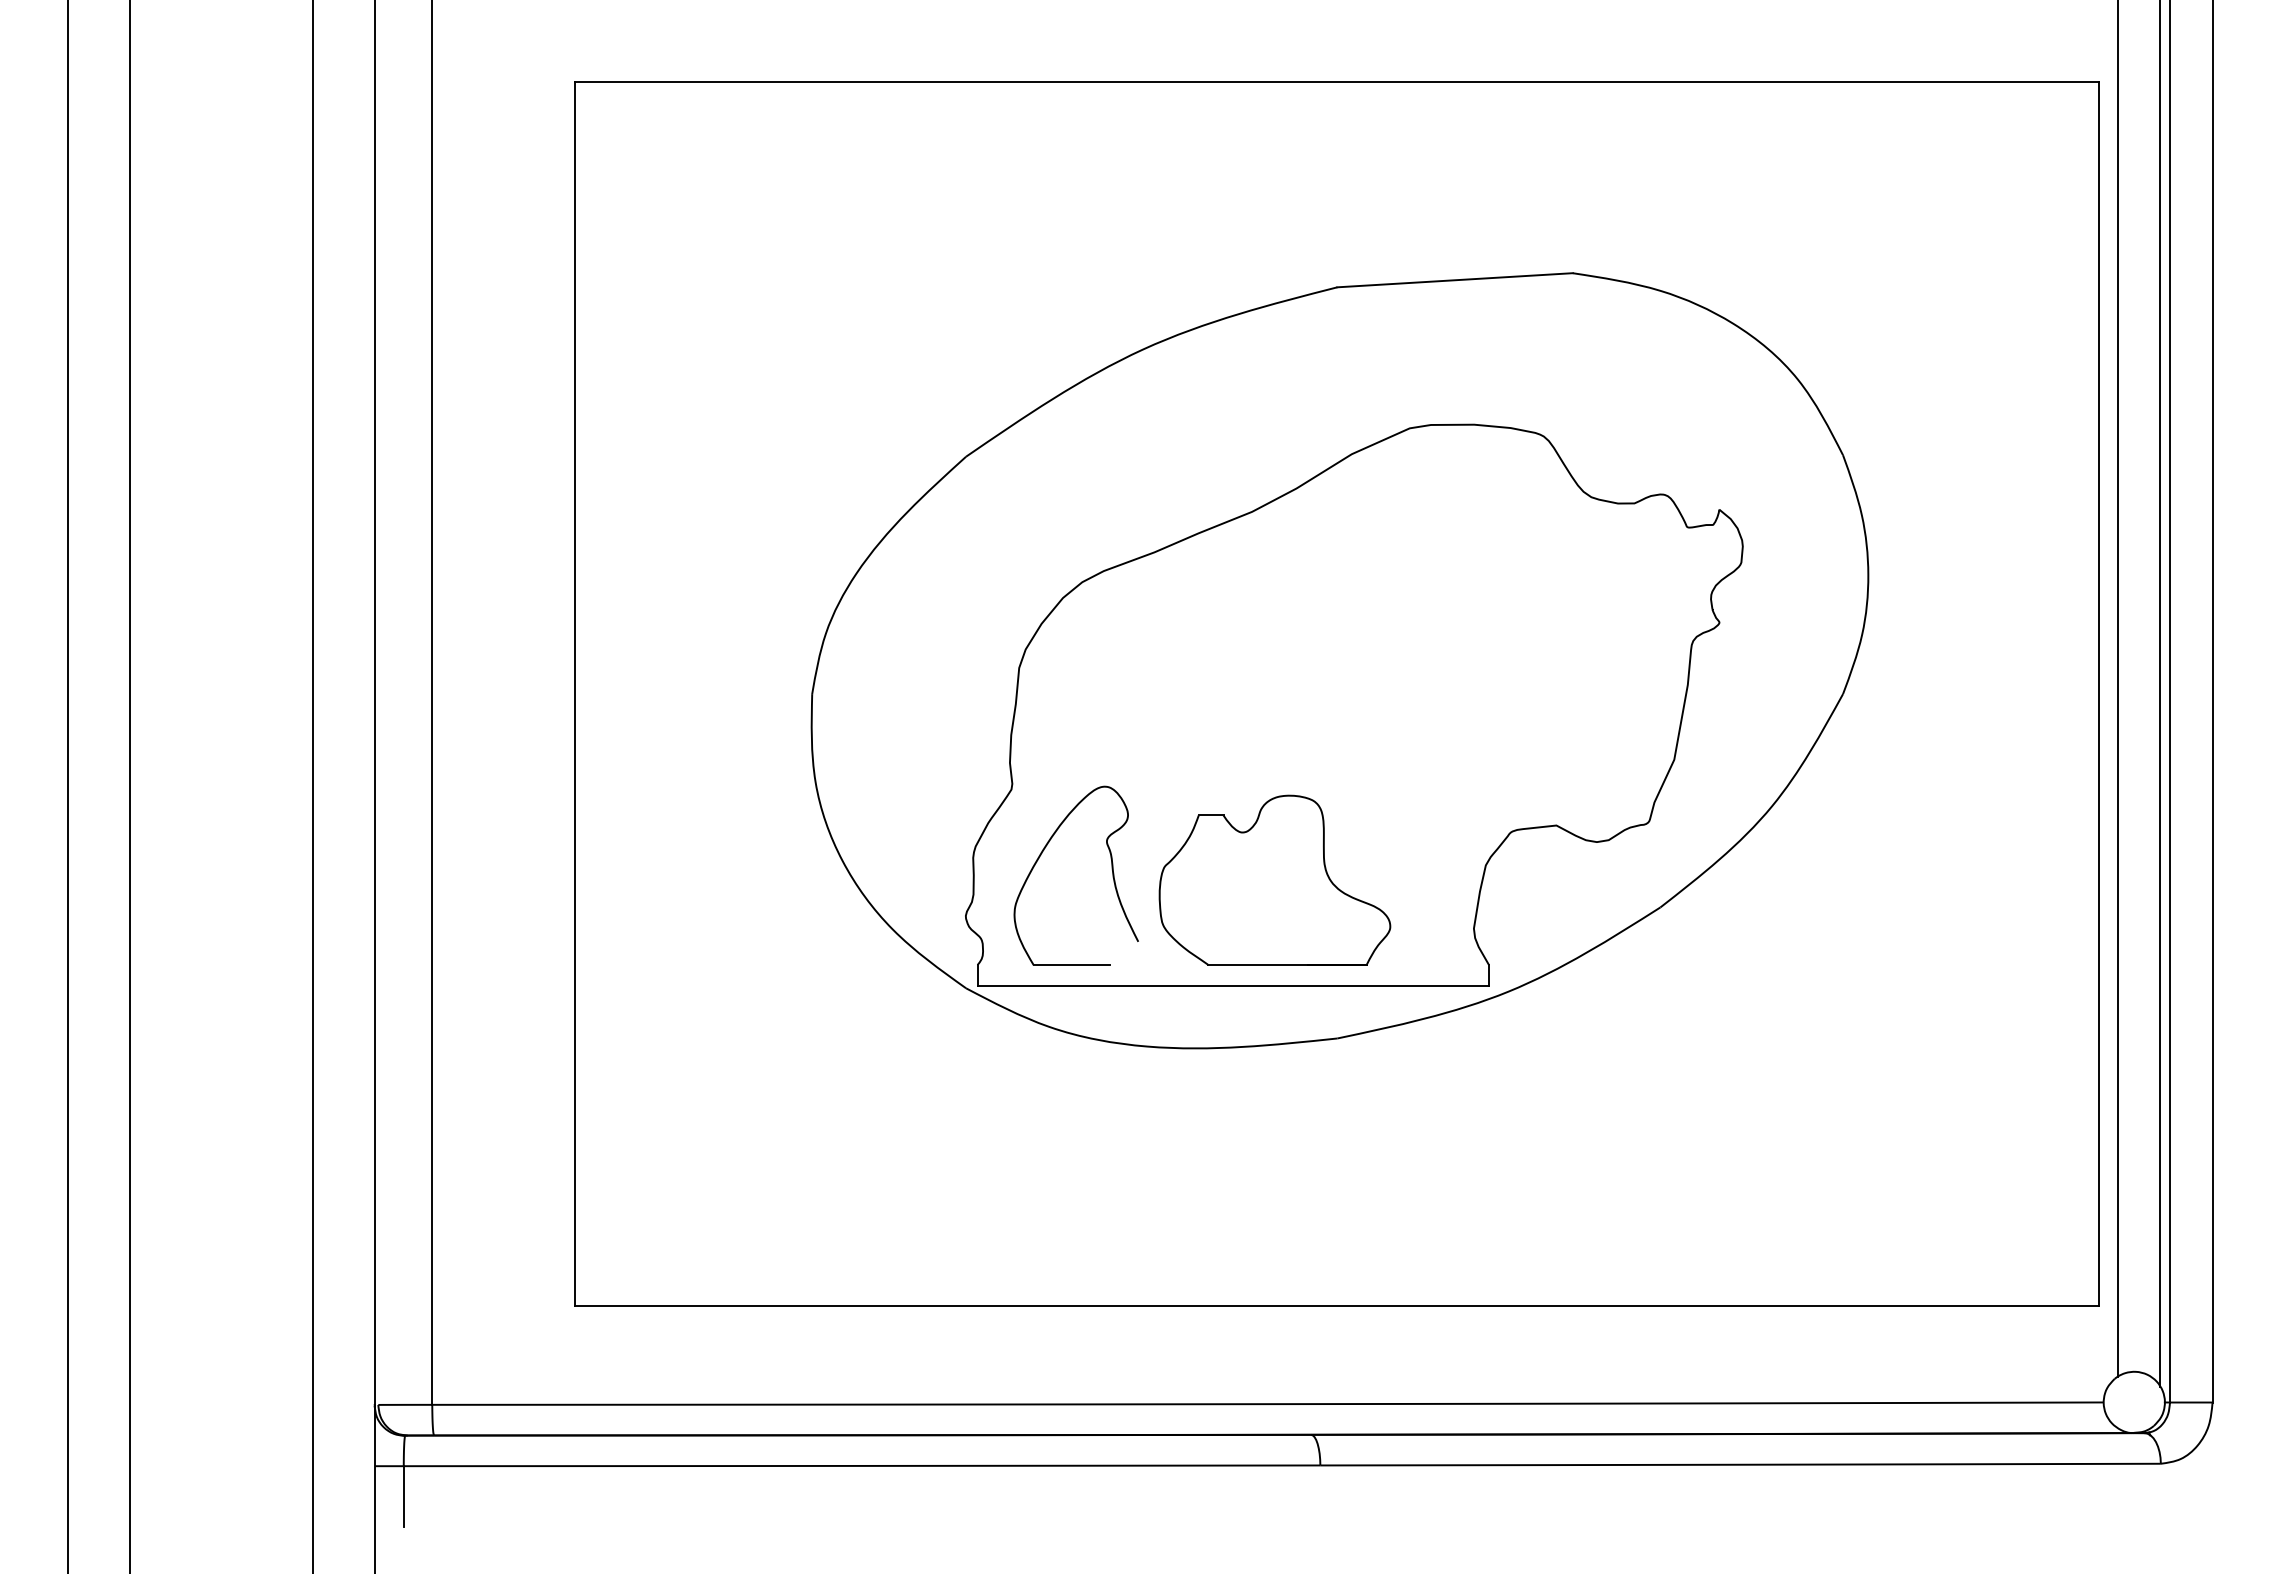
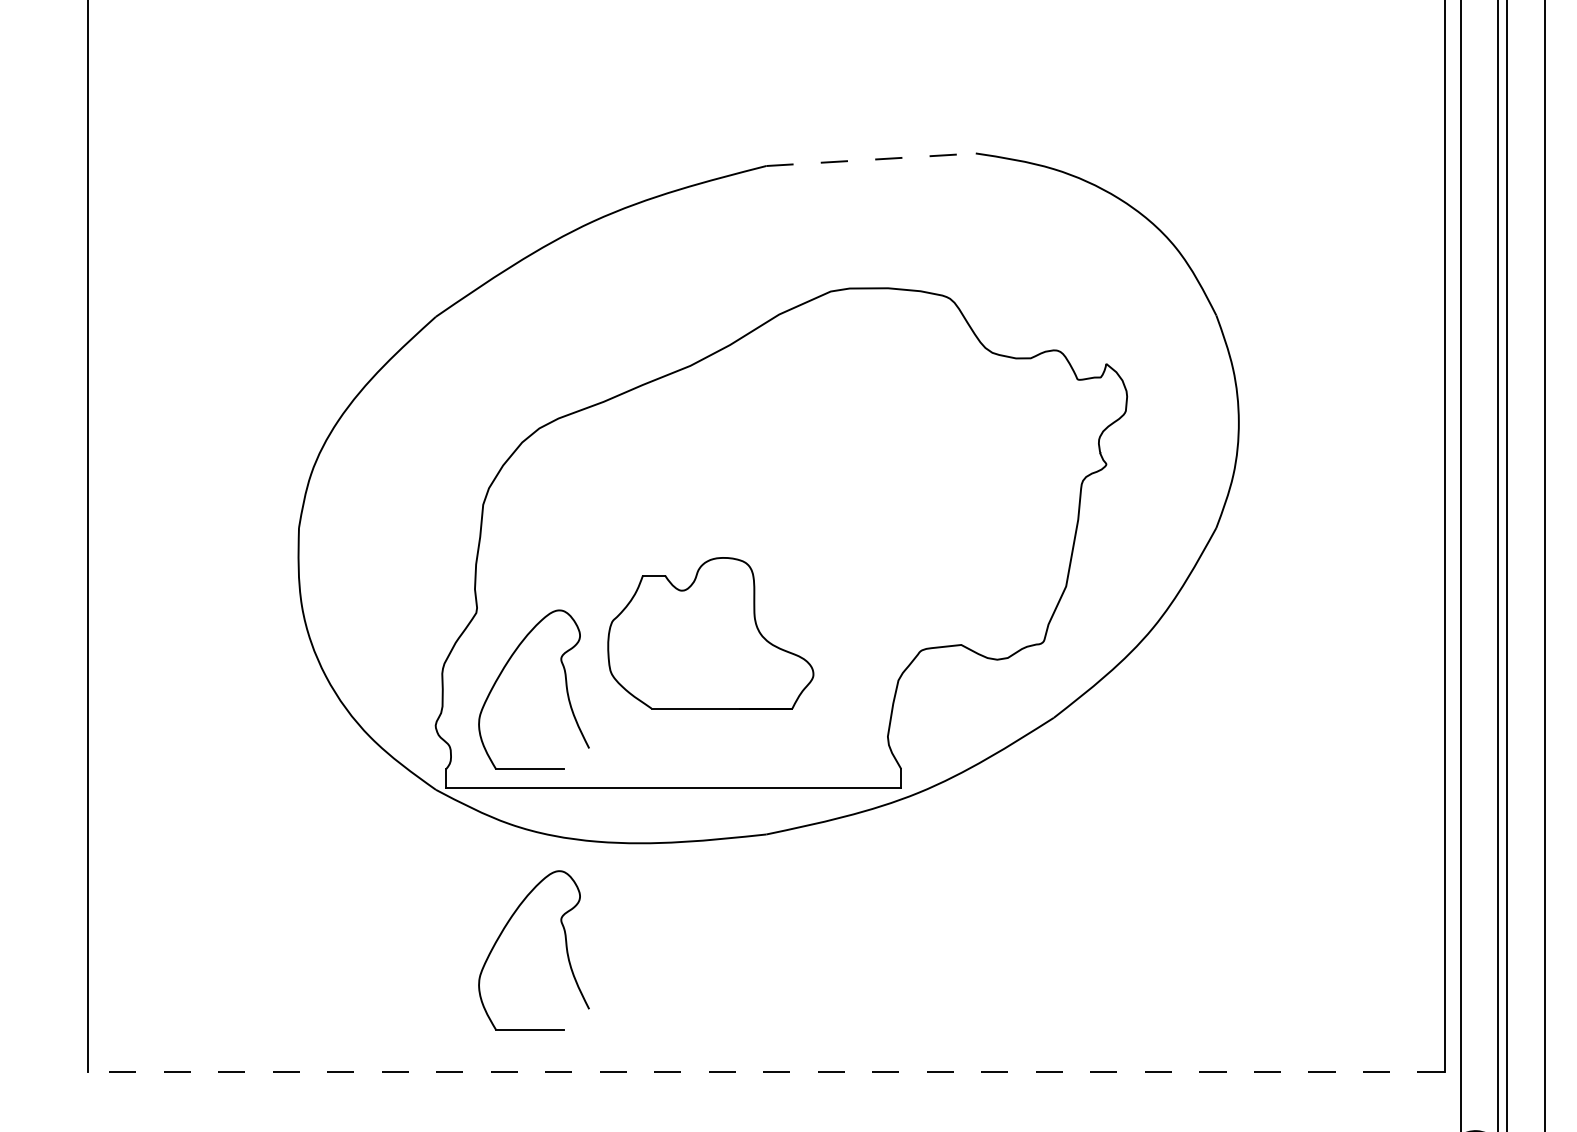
line: (1455, 280) -> (871, 159), solid -> dashed
part: (1274, 879) -> (710, 632), moved
part: (1111, 1162) -> (565, 944), added
line: (1336, 1305) -> (765, 1072), solid -> dashed

